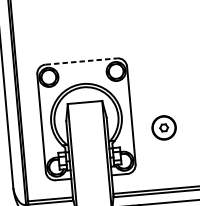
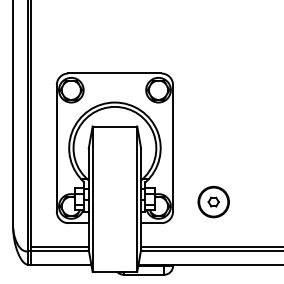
line: (81, 61) -> (115, 73), dashed -> solid
part: (163, 128) -> (213, 202), moved

